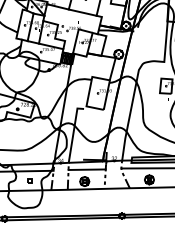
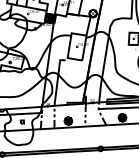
line: (86, 169) -> (69, 110), removed

